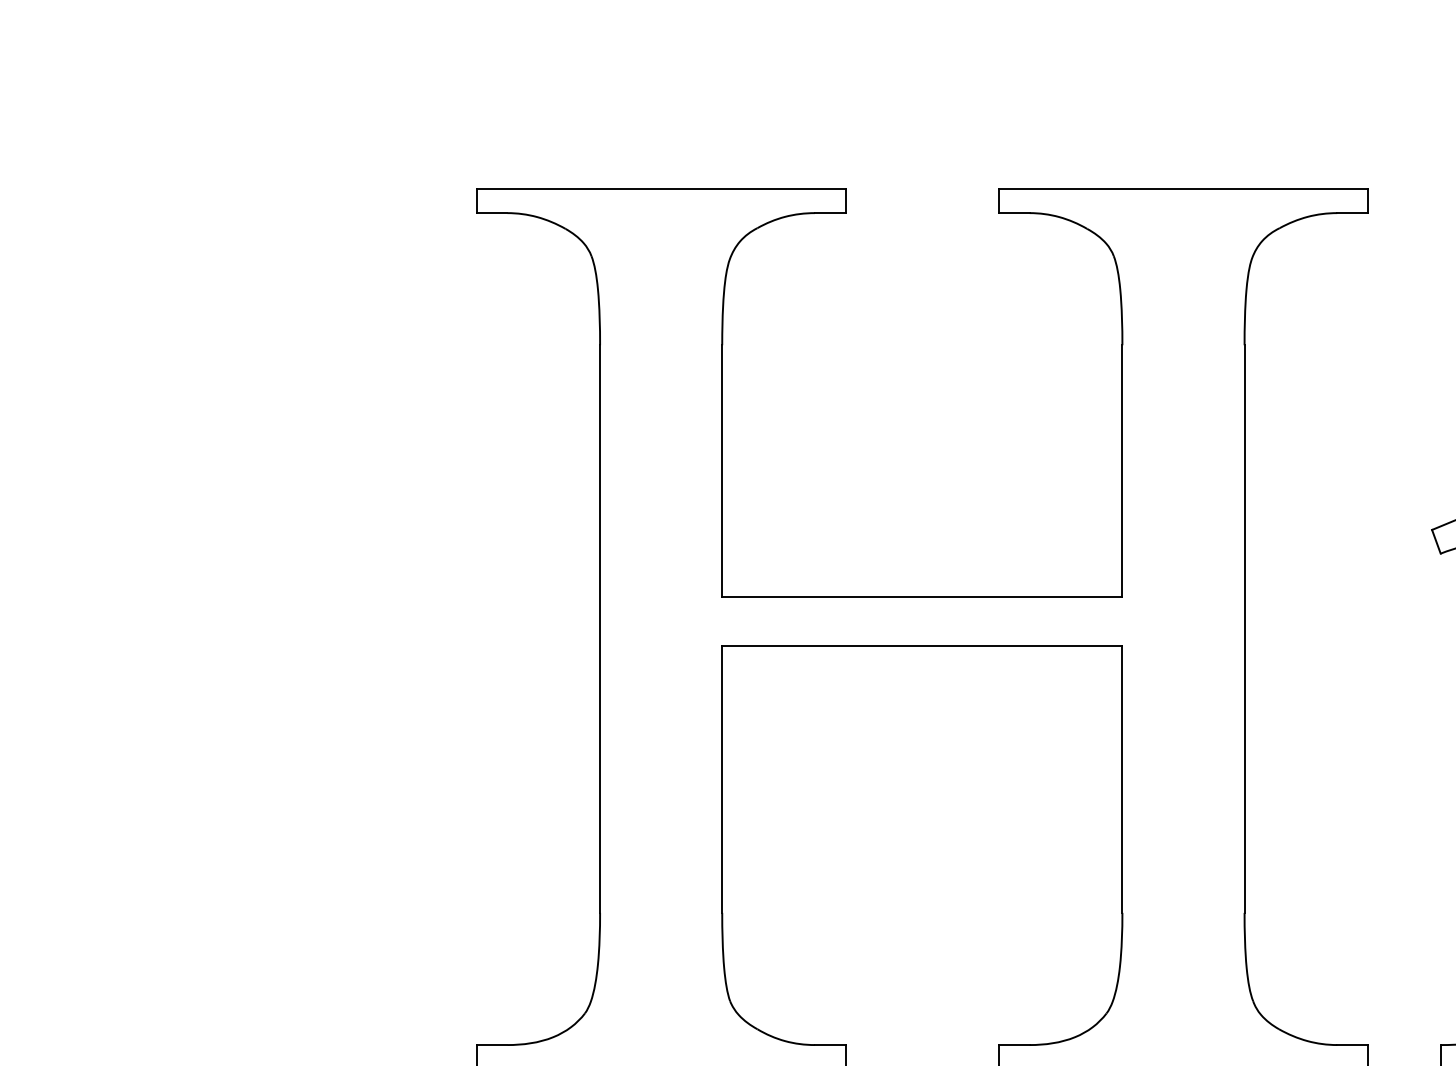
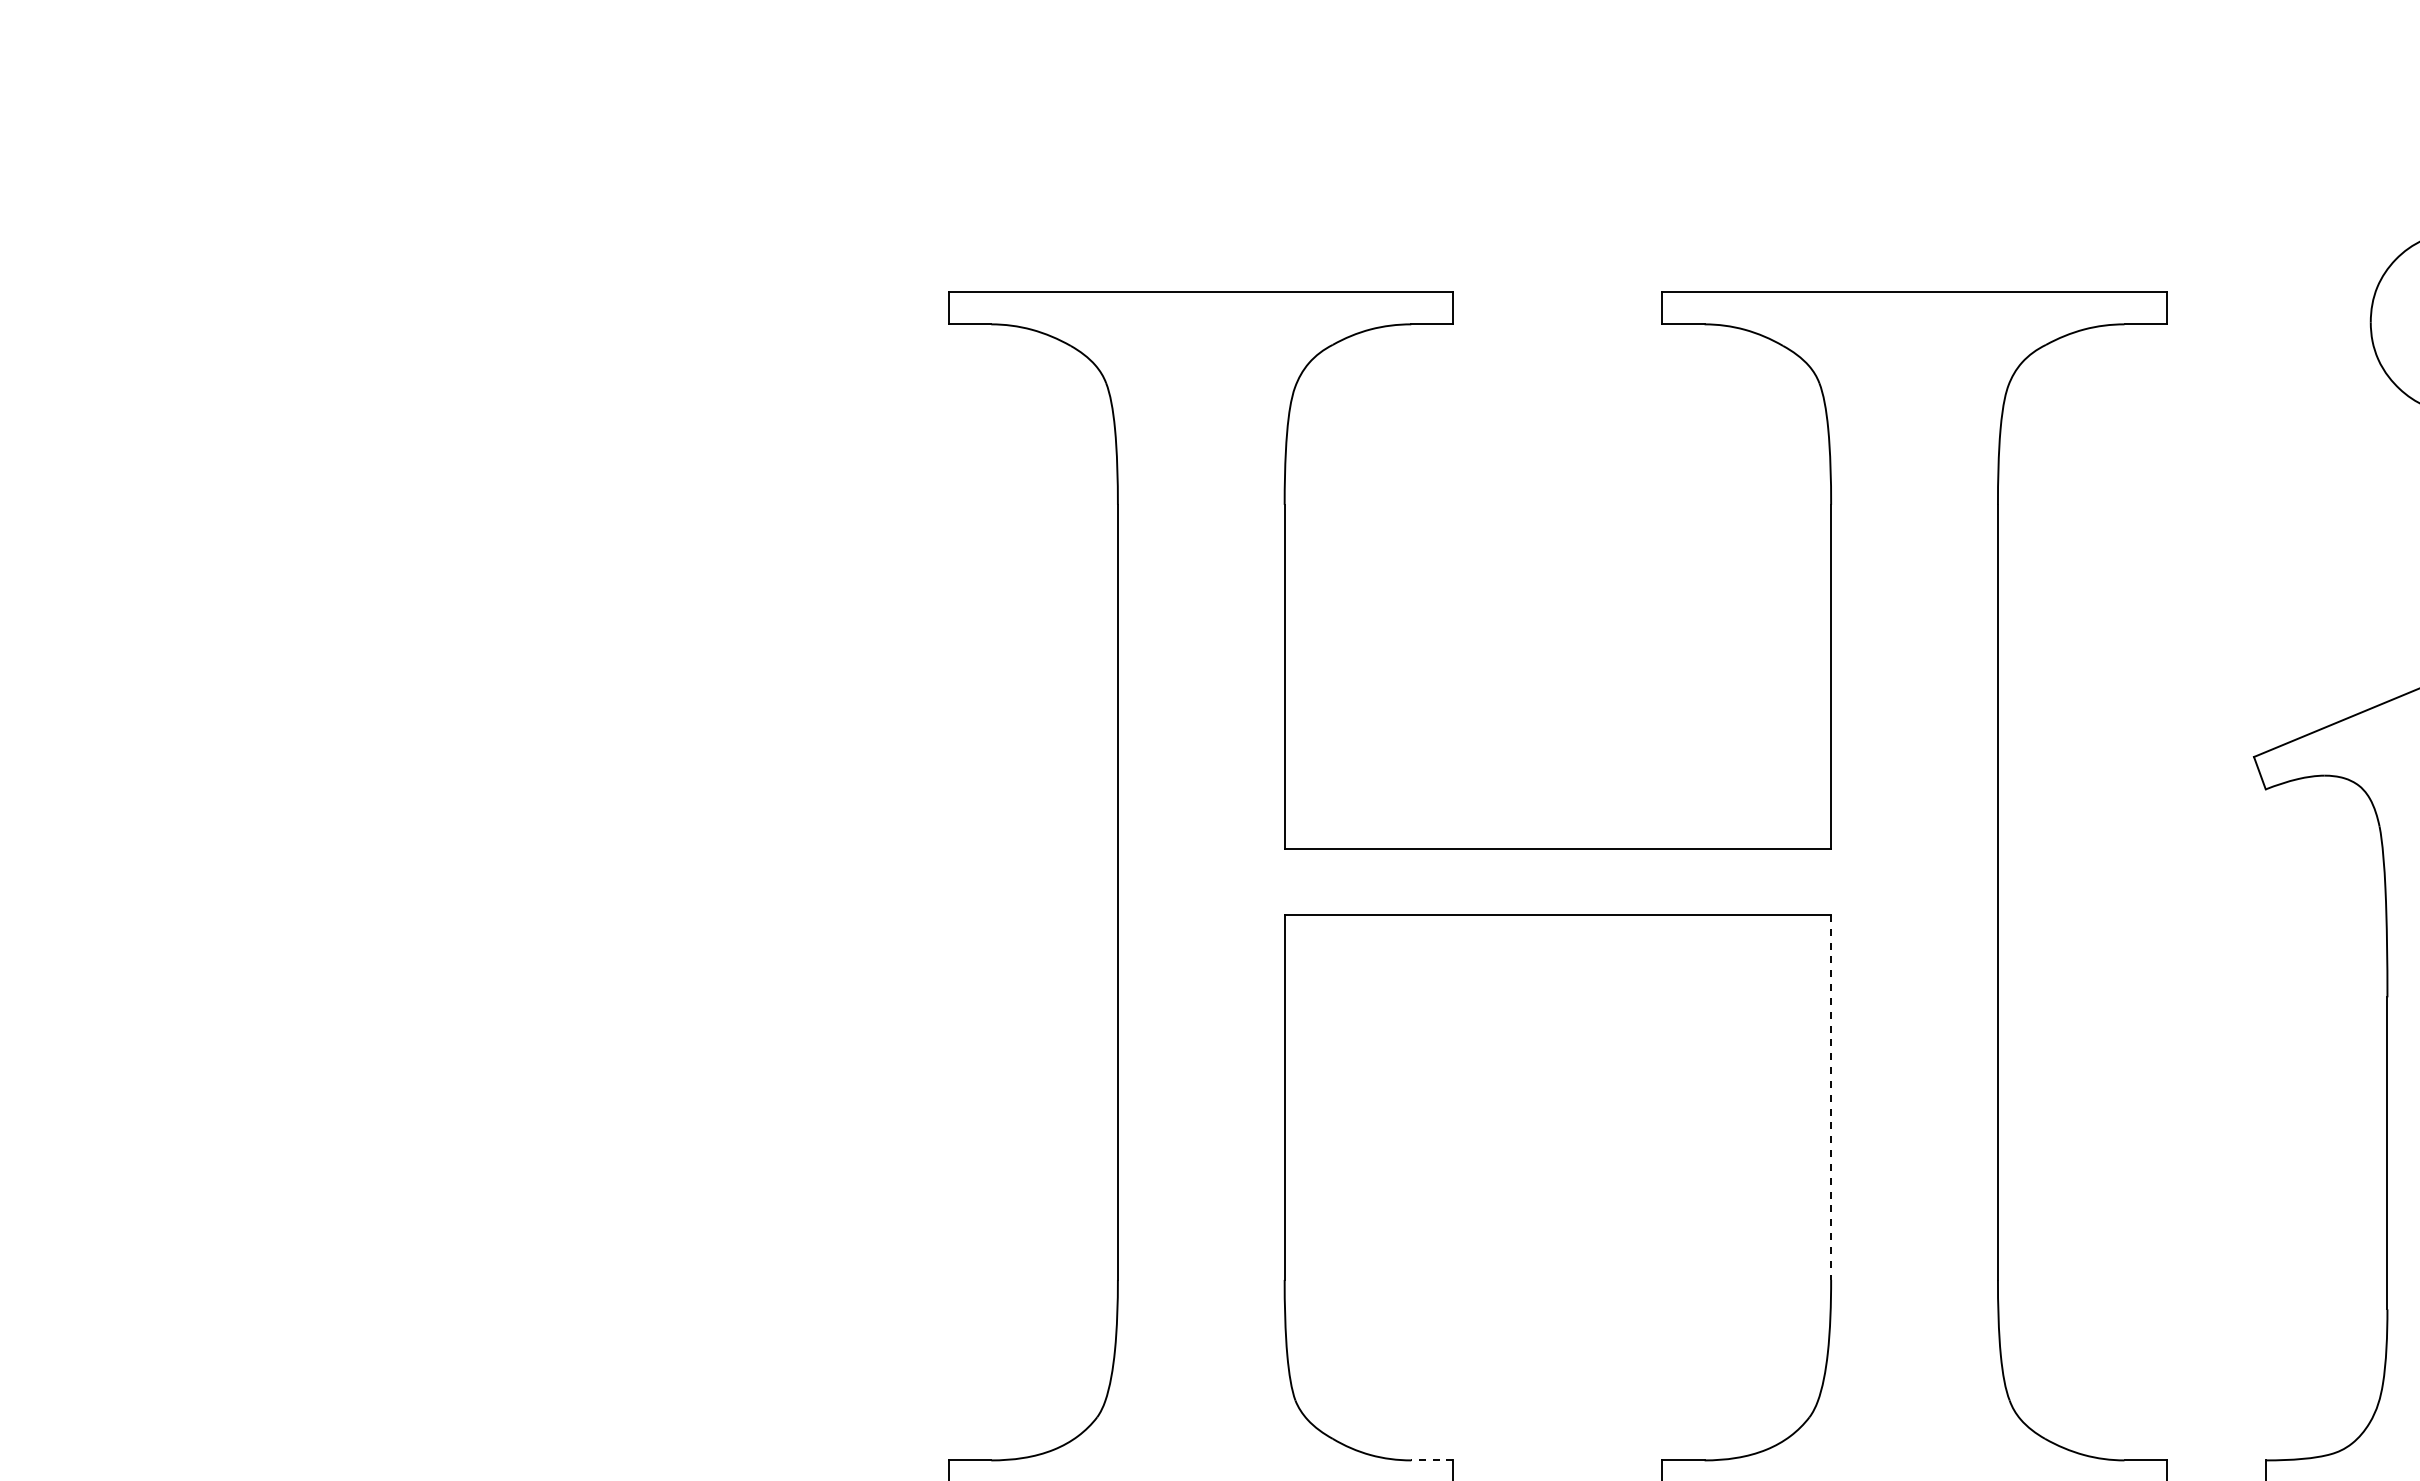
line: (1122, 779) -> (1831, 1097), solid -> dashed
line: (829, 1045) -> (1431, 1460), solid -> dashed

